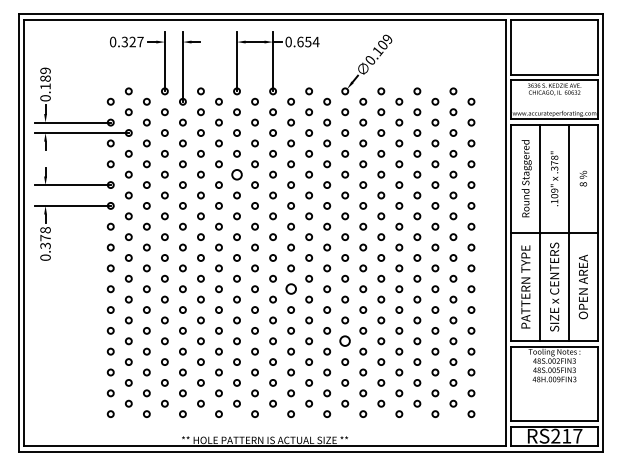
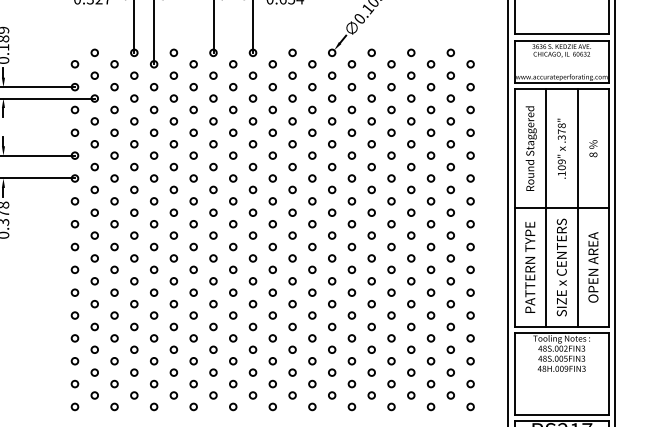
circle: (236, 174) -> (212, 144), size x0.62
circle: (290, 289) -> (272, 270), size x0.62
circle: (345, 341) -> (332, 327), size x0.62

